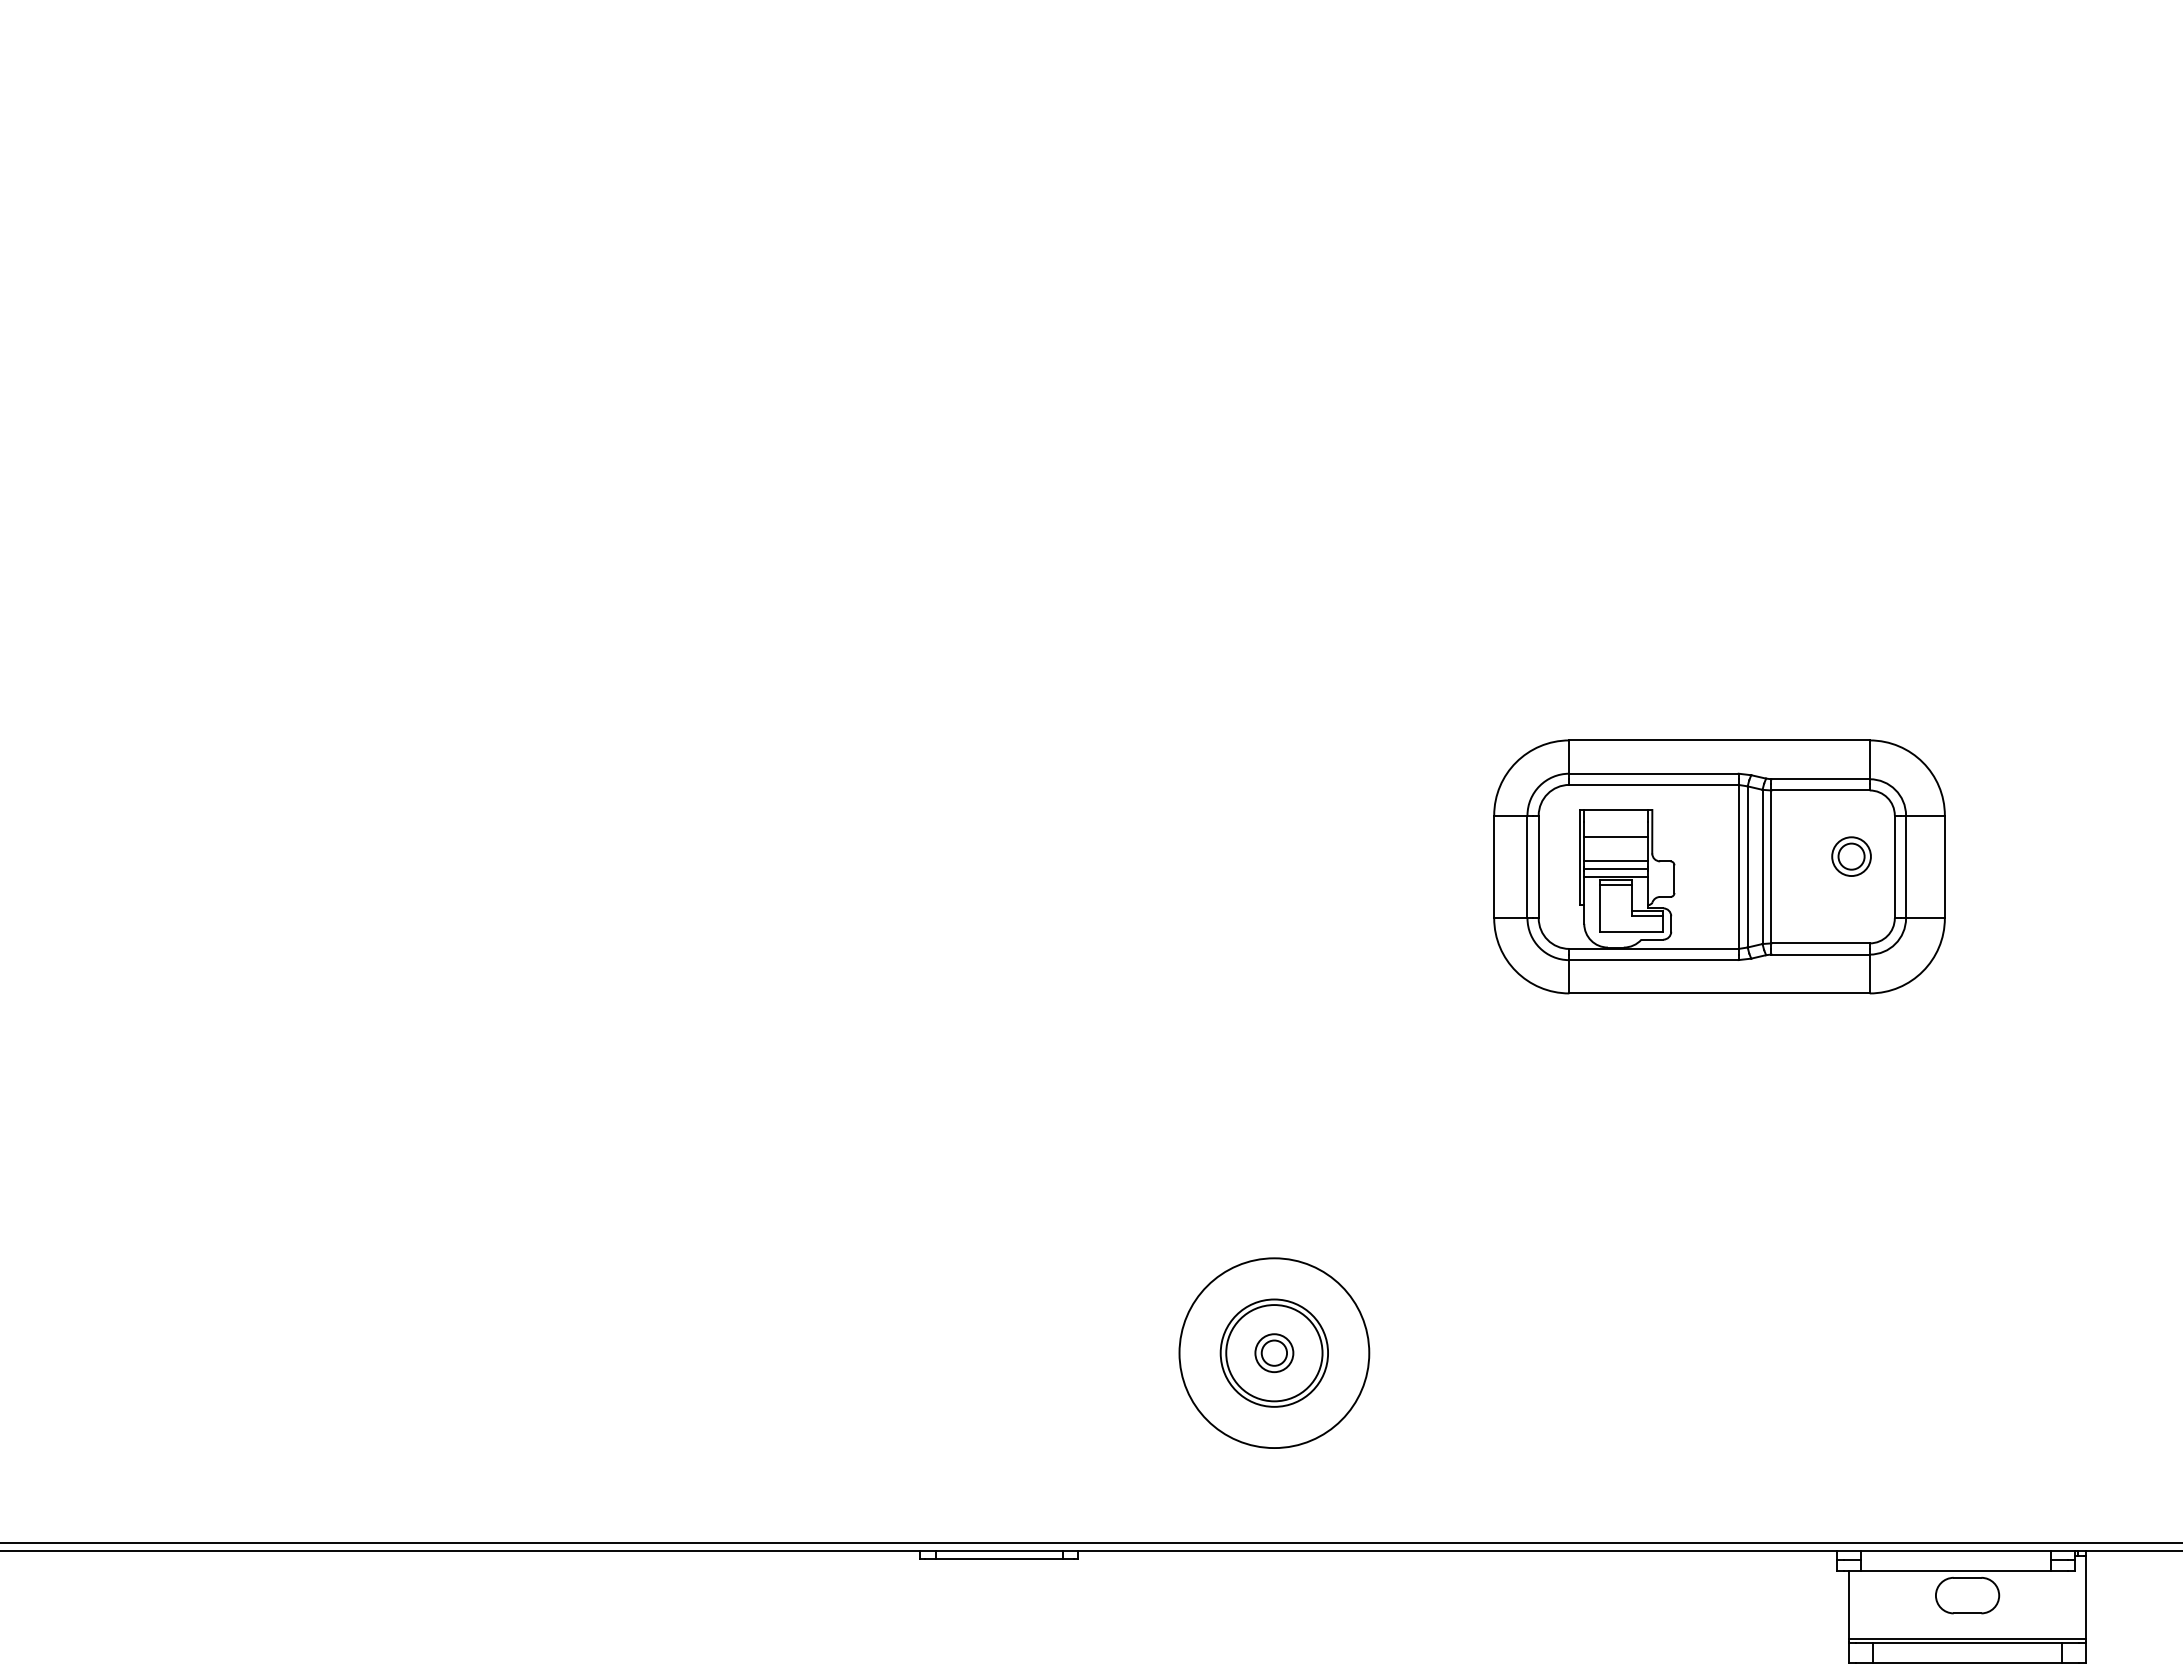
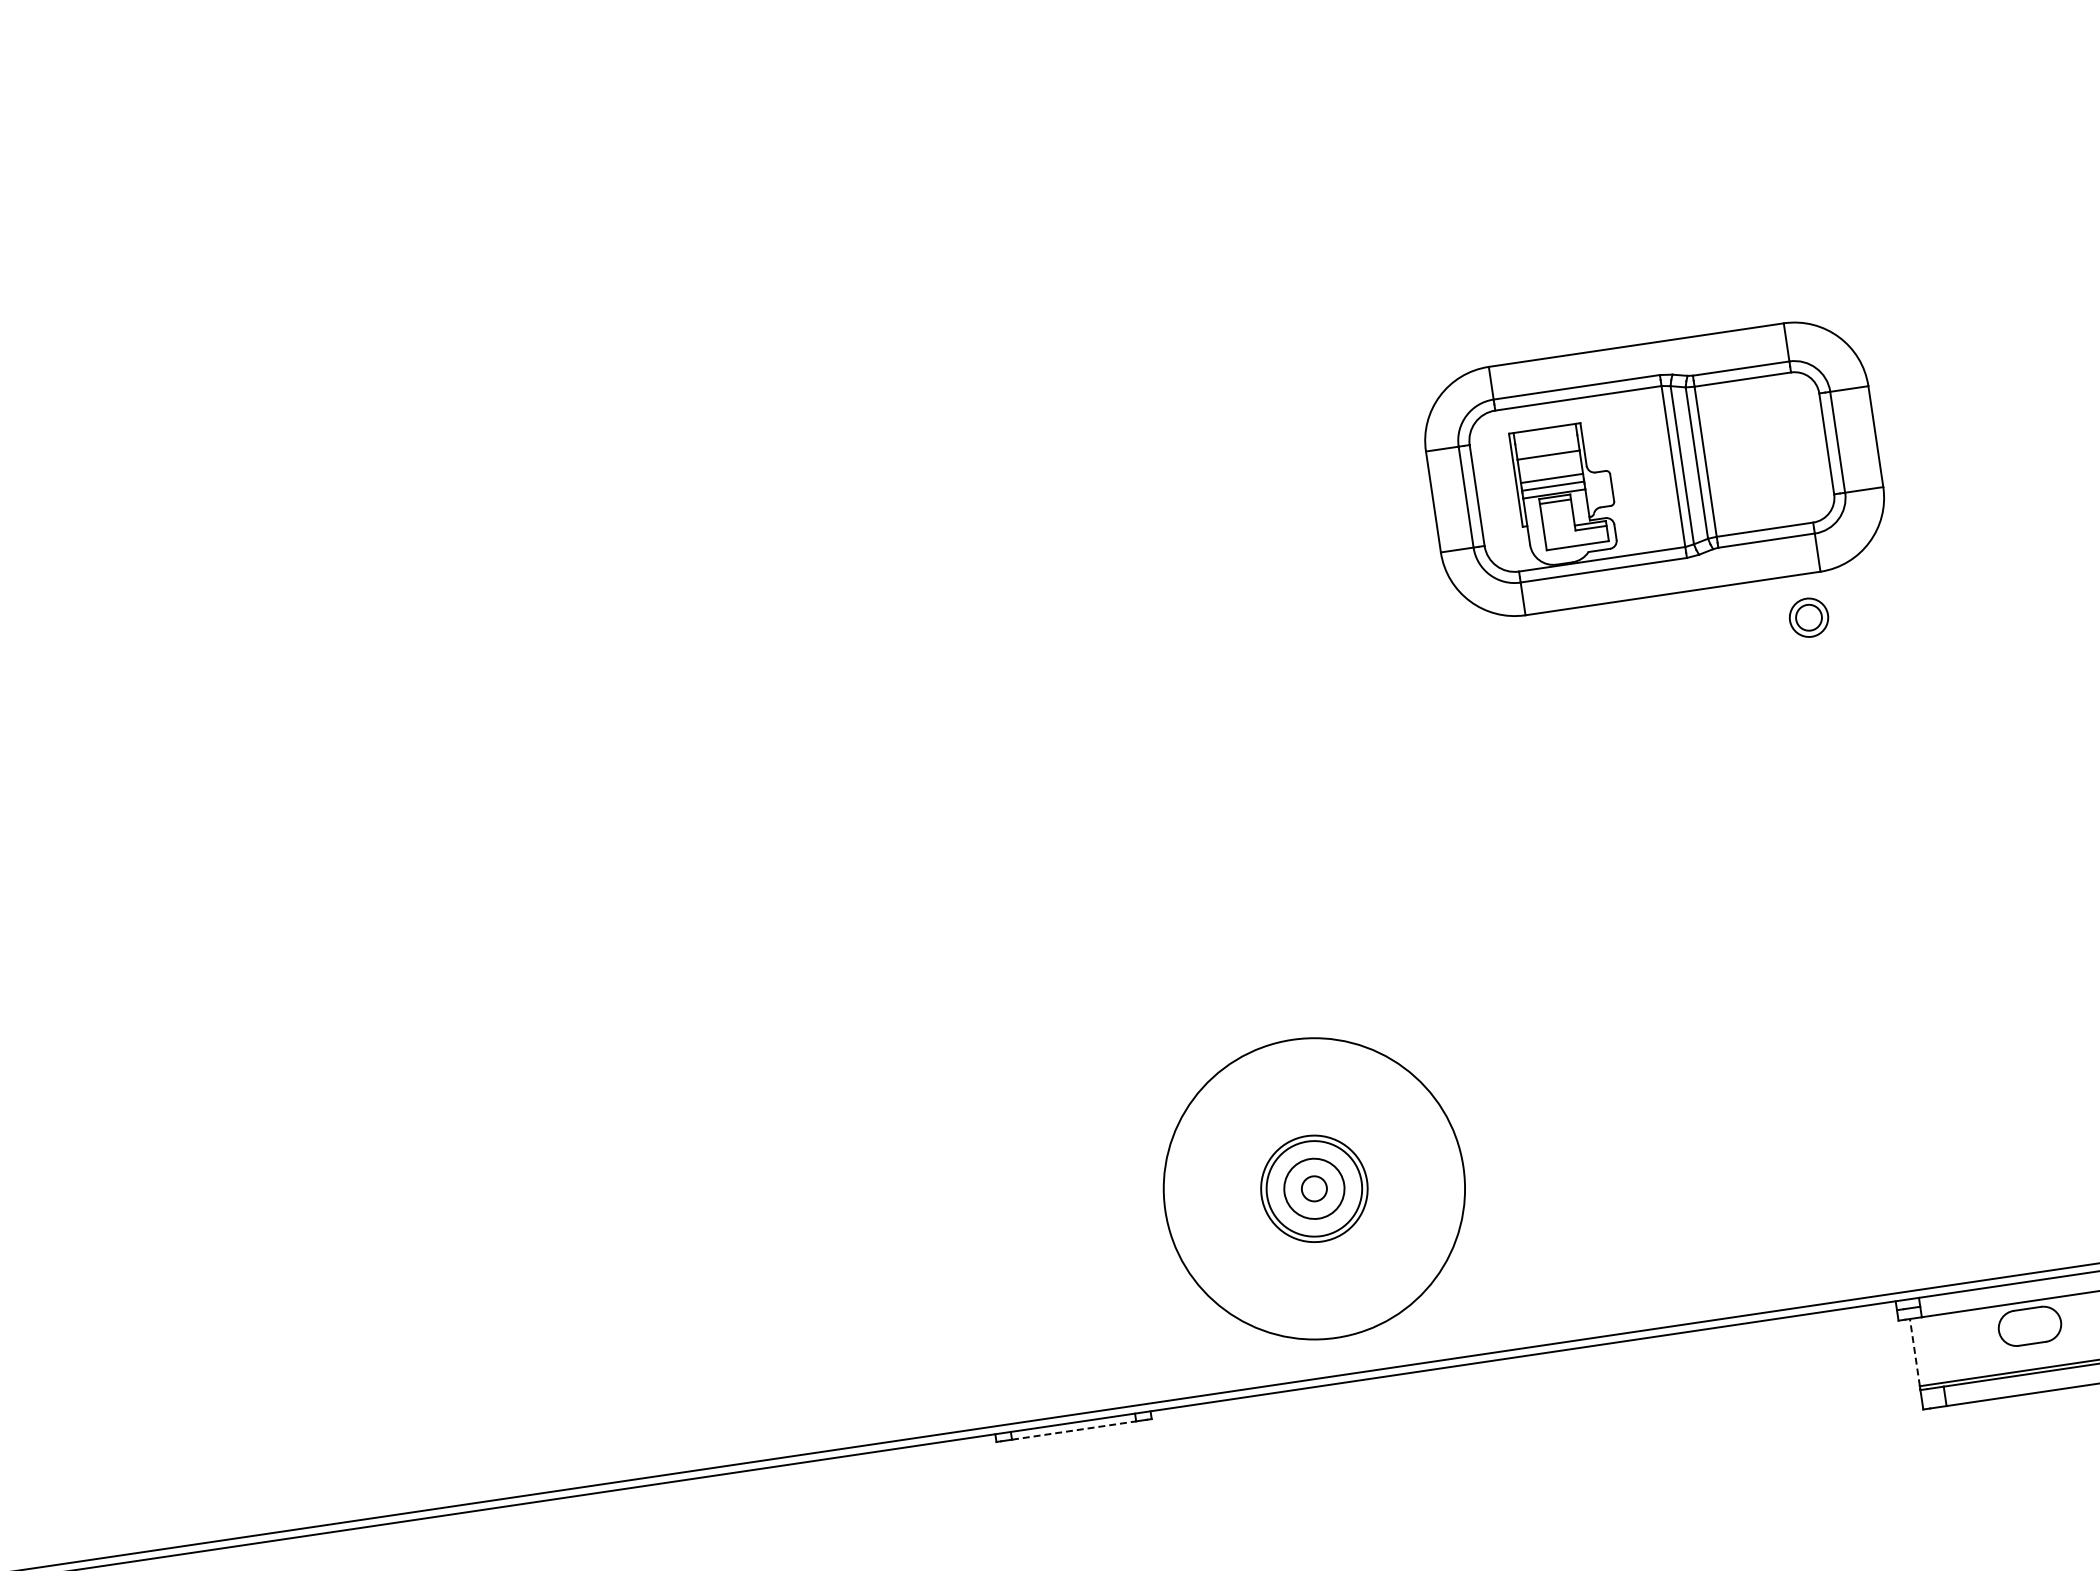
part: (1719, 866) -> (1654, 468), moved
circle: (1274, 1353) -> (1314, 1189), size x1.6
circle: (1274, 1353) -> (1314, 1189), size x1.6
line: (999, 1558) -> (1074, 1430), solid -> dashed
line: (1848, 1604) -> (1914, 1352), solid -> dashed

